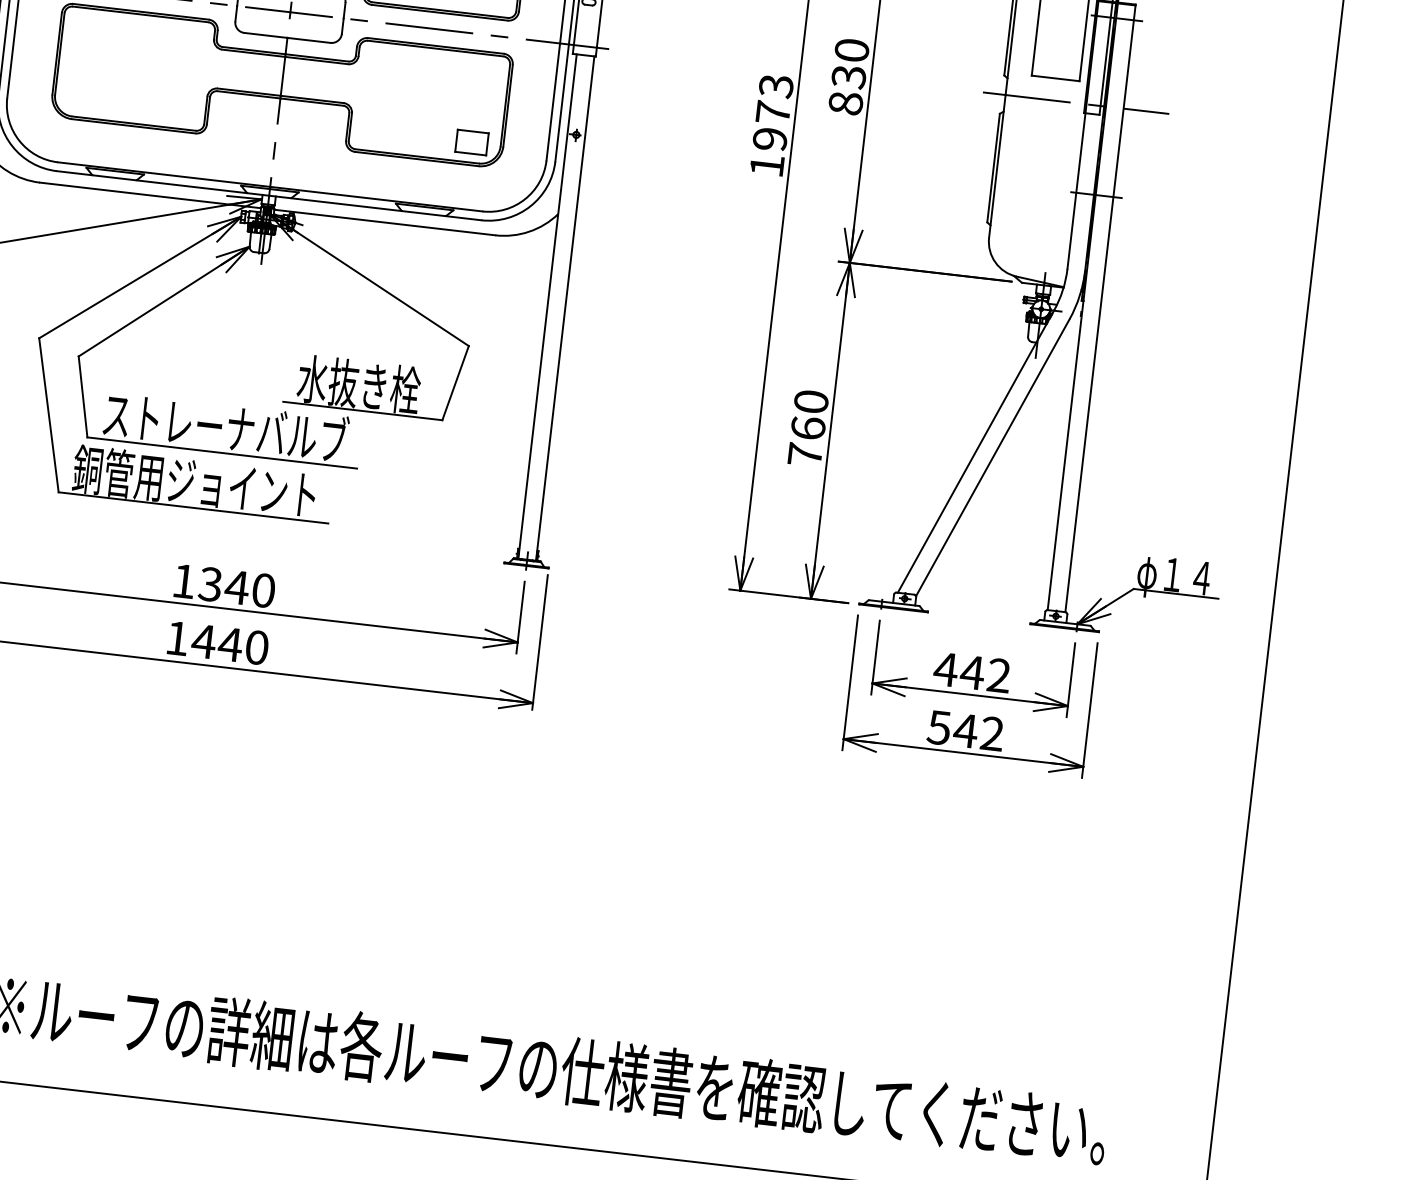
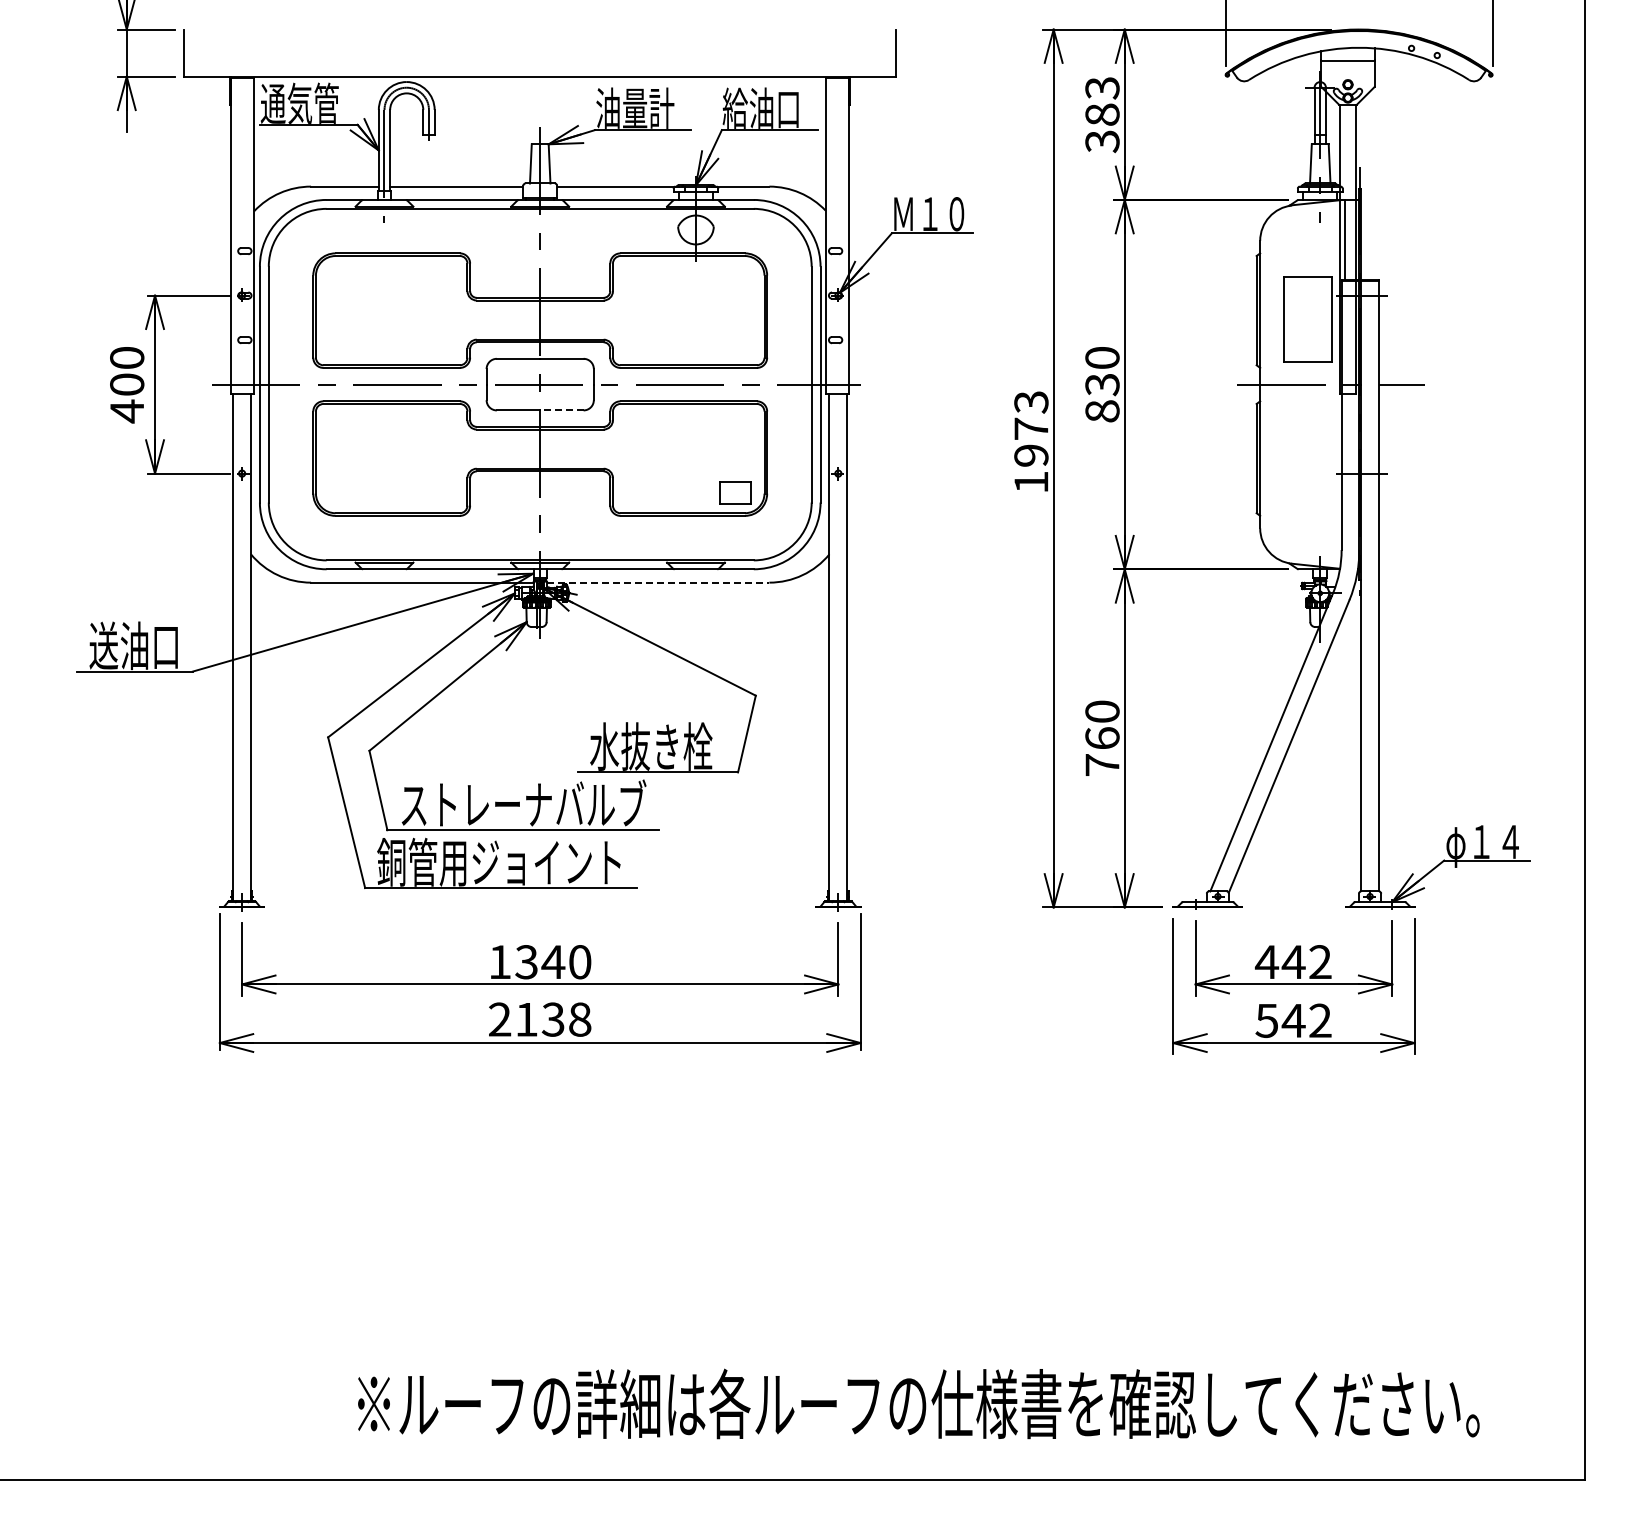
line: (308, 40) -> (561, 410), solid -> dashed
line: (385, 222) -> (658, 582), solid -> dashed
text: (217, 642) -> (540, 1019), 1440 -> 2138

